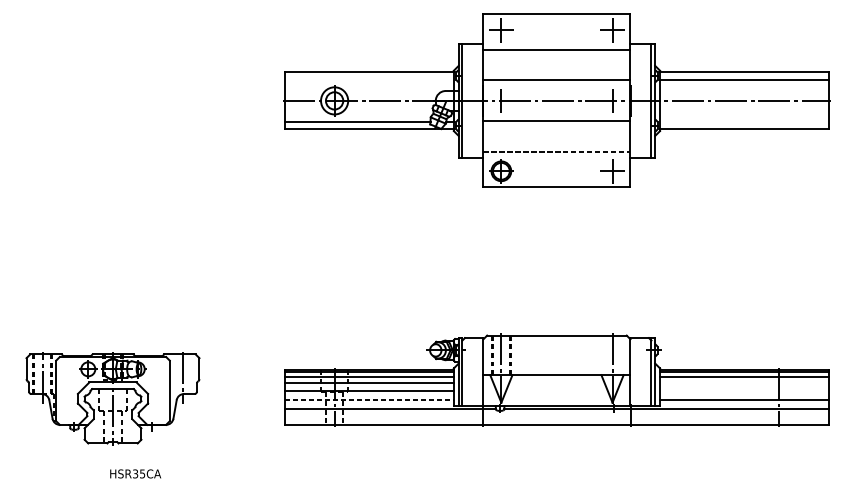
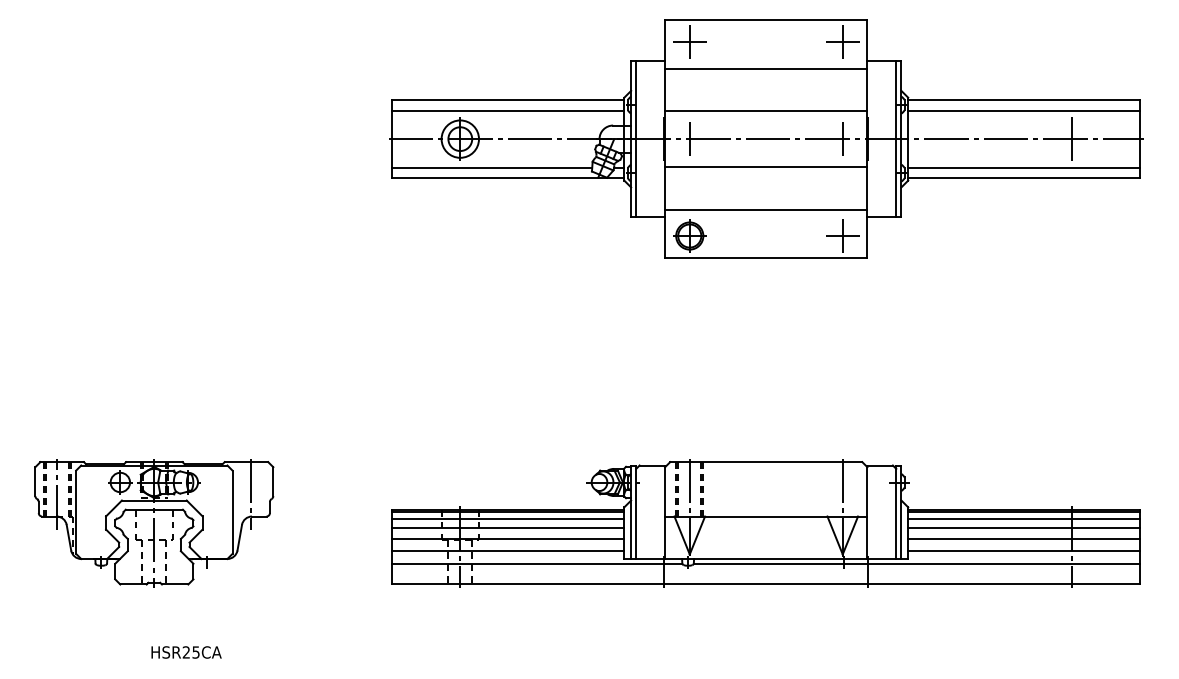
line: (369, 80) -> (508, 110), added
line: (779, 101) -> (1072, 139), added
line: (744, 121) -> (1024, 167), added
line: (557, 152) -> (766, 209), dashed -> solid
line: (744, 383) -> (1024, 527), added
line: (744, 391) -> (1024, 539), added
part: (113, 399) -> (154, 523), moved
line: (369, 400) -> (508, 551), dashed -> solid
text: (134, 473) -> (185, 652), HSR35CA -> HSR25CA

